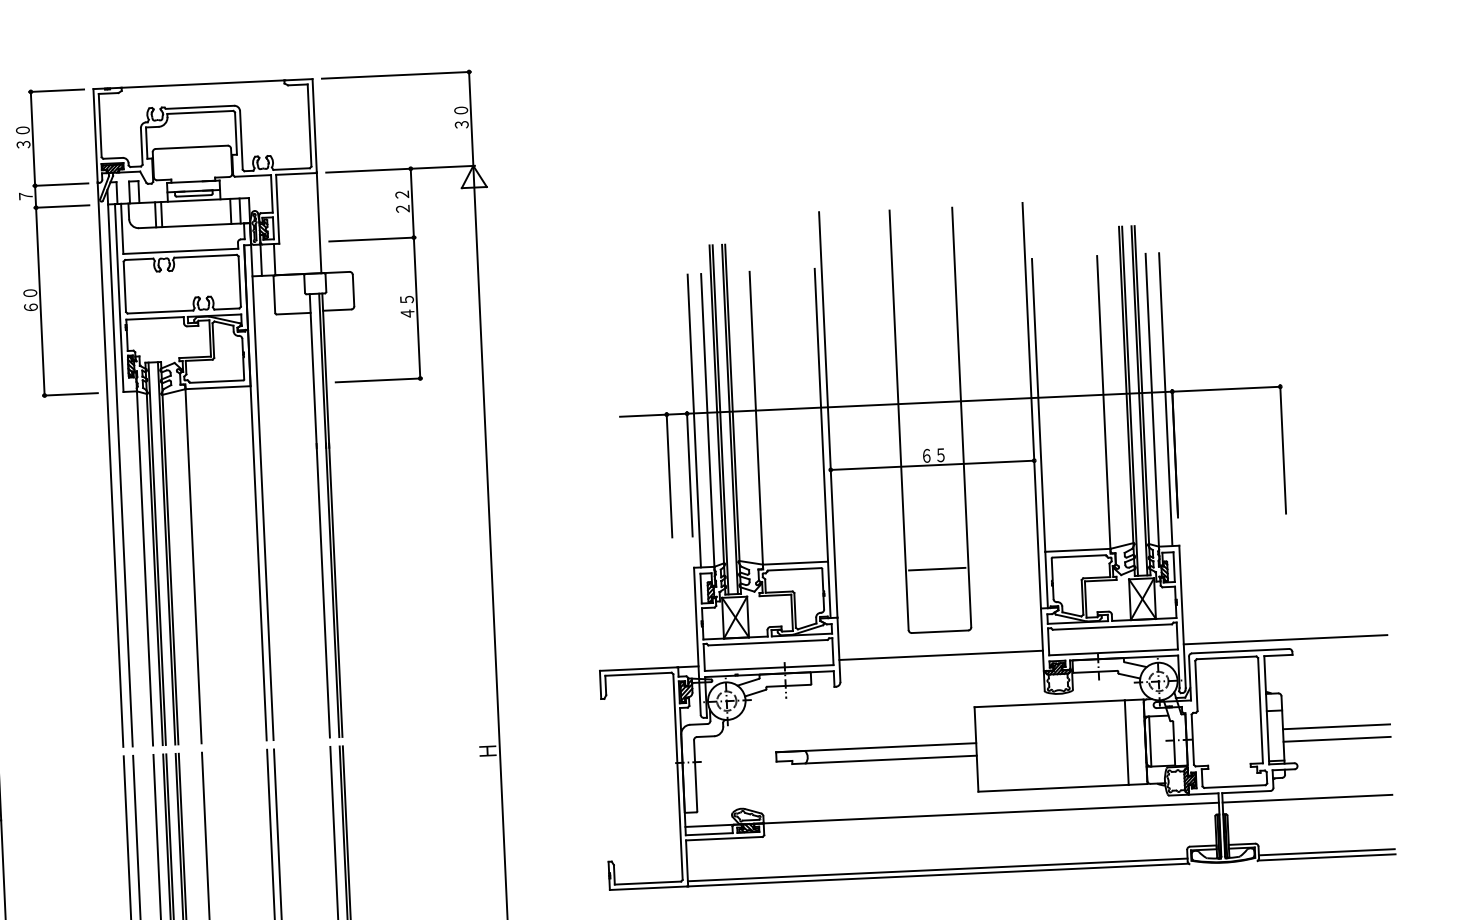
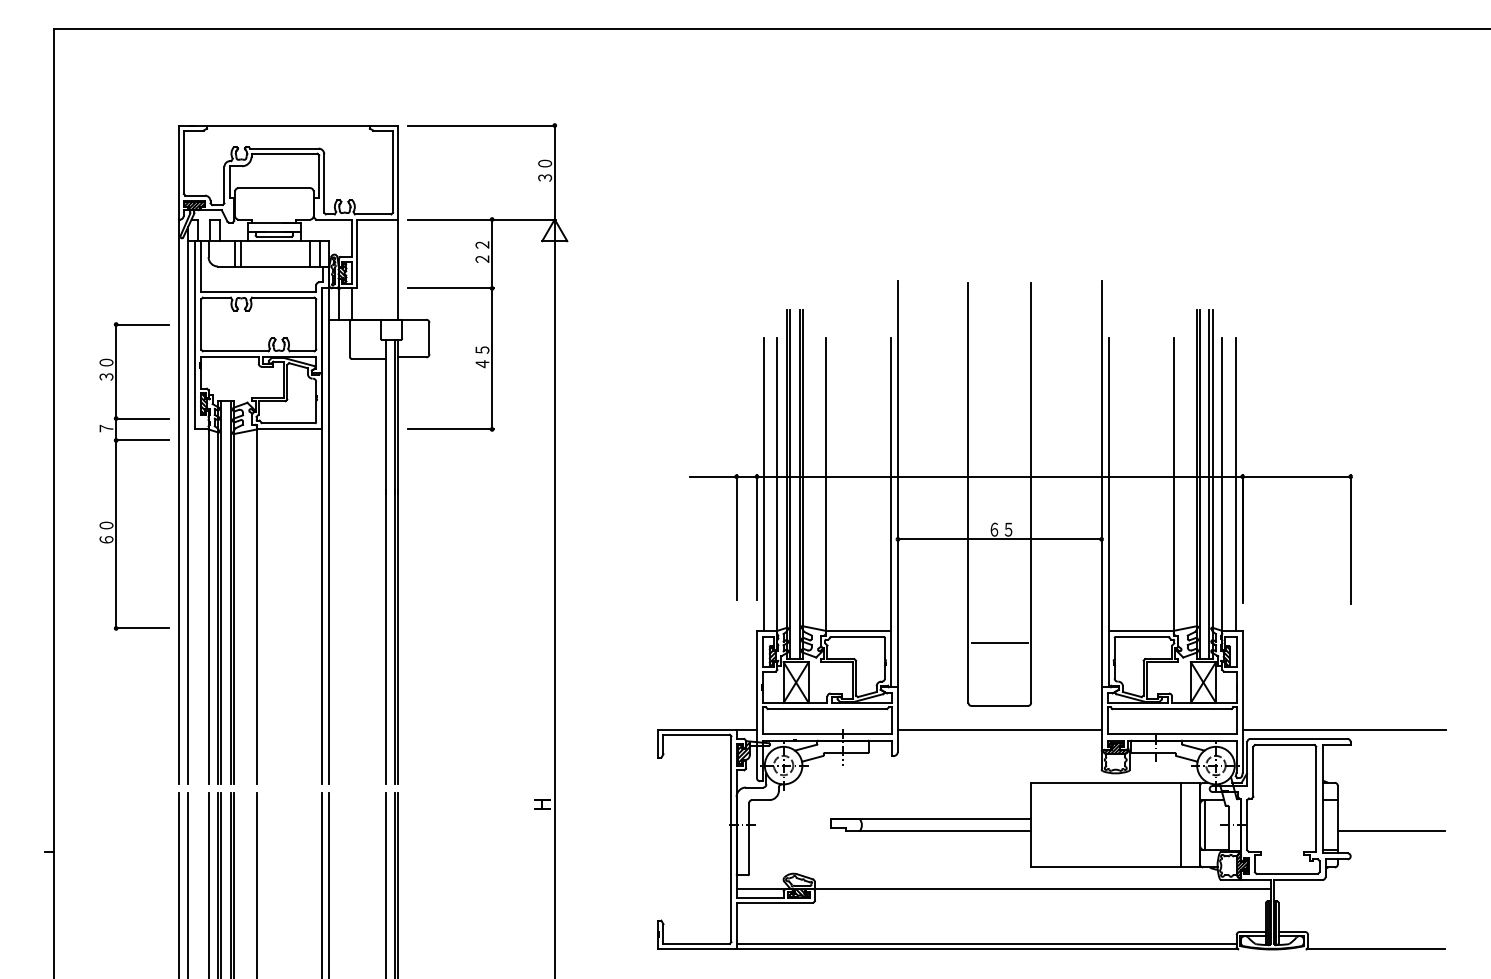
part: (38, 243) -> (116, 476), moved
line: (1335, 726) -> (1390, 818), removed
line: (1307, 798) -> (1359, 889), removed
line: (1327, 852) -> (1376, 943), removed

